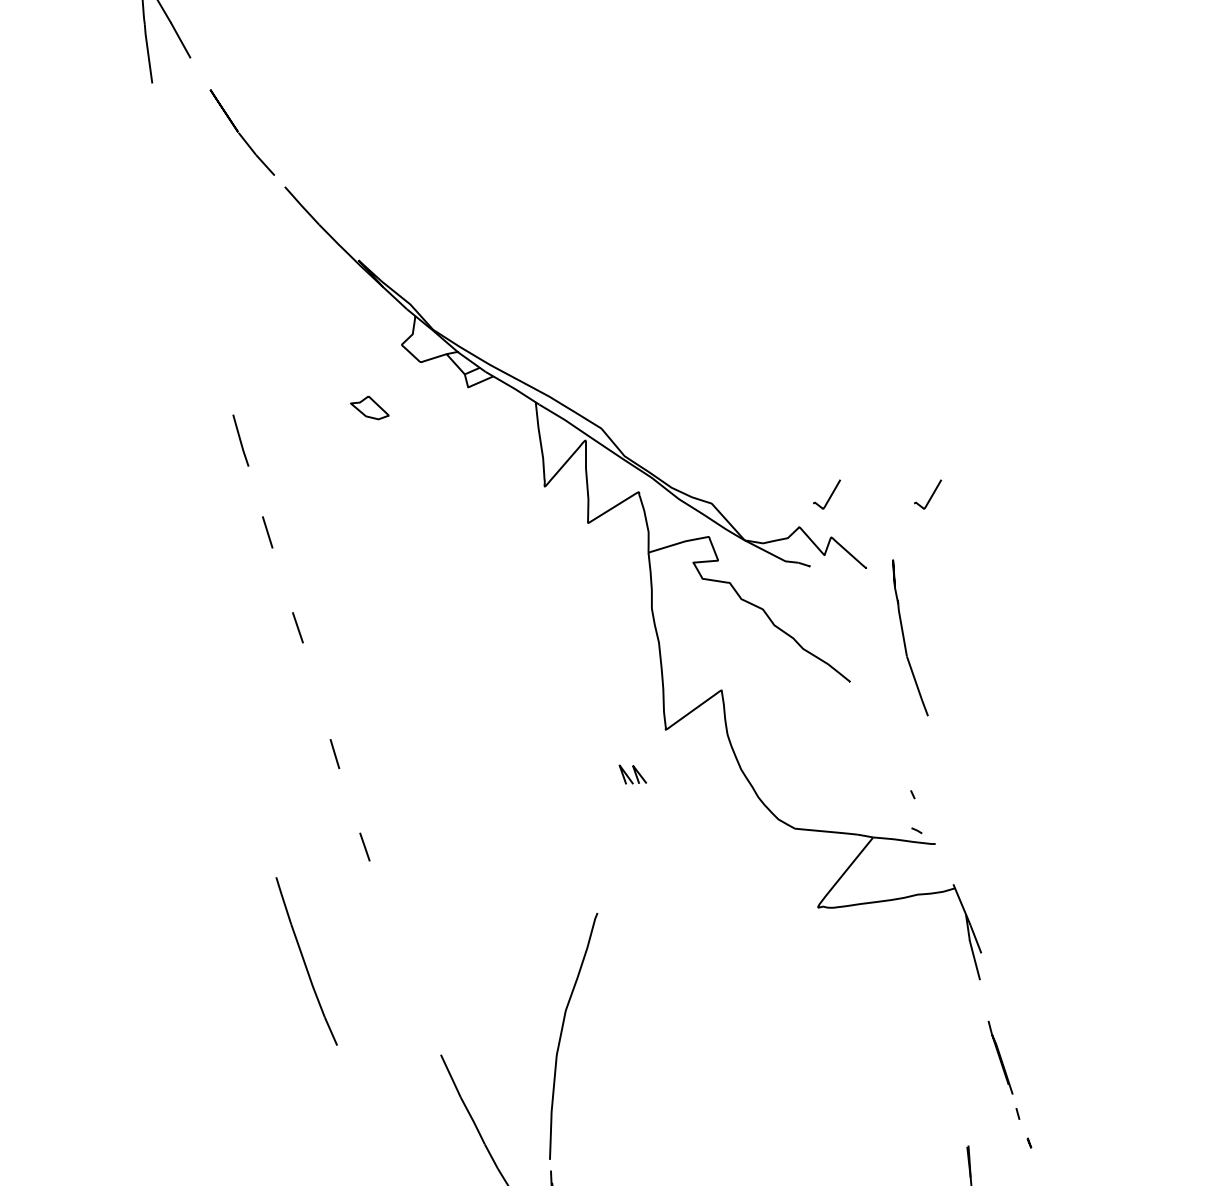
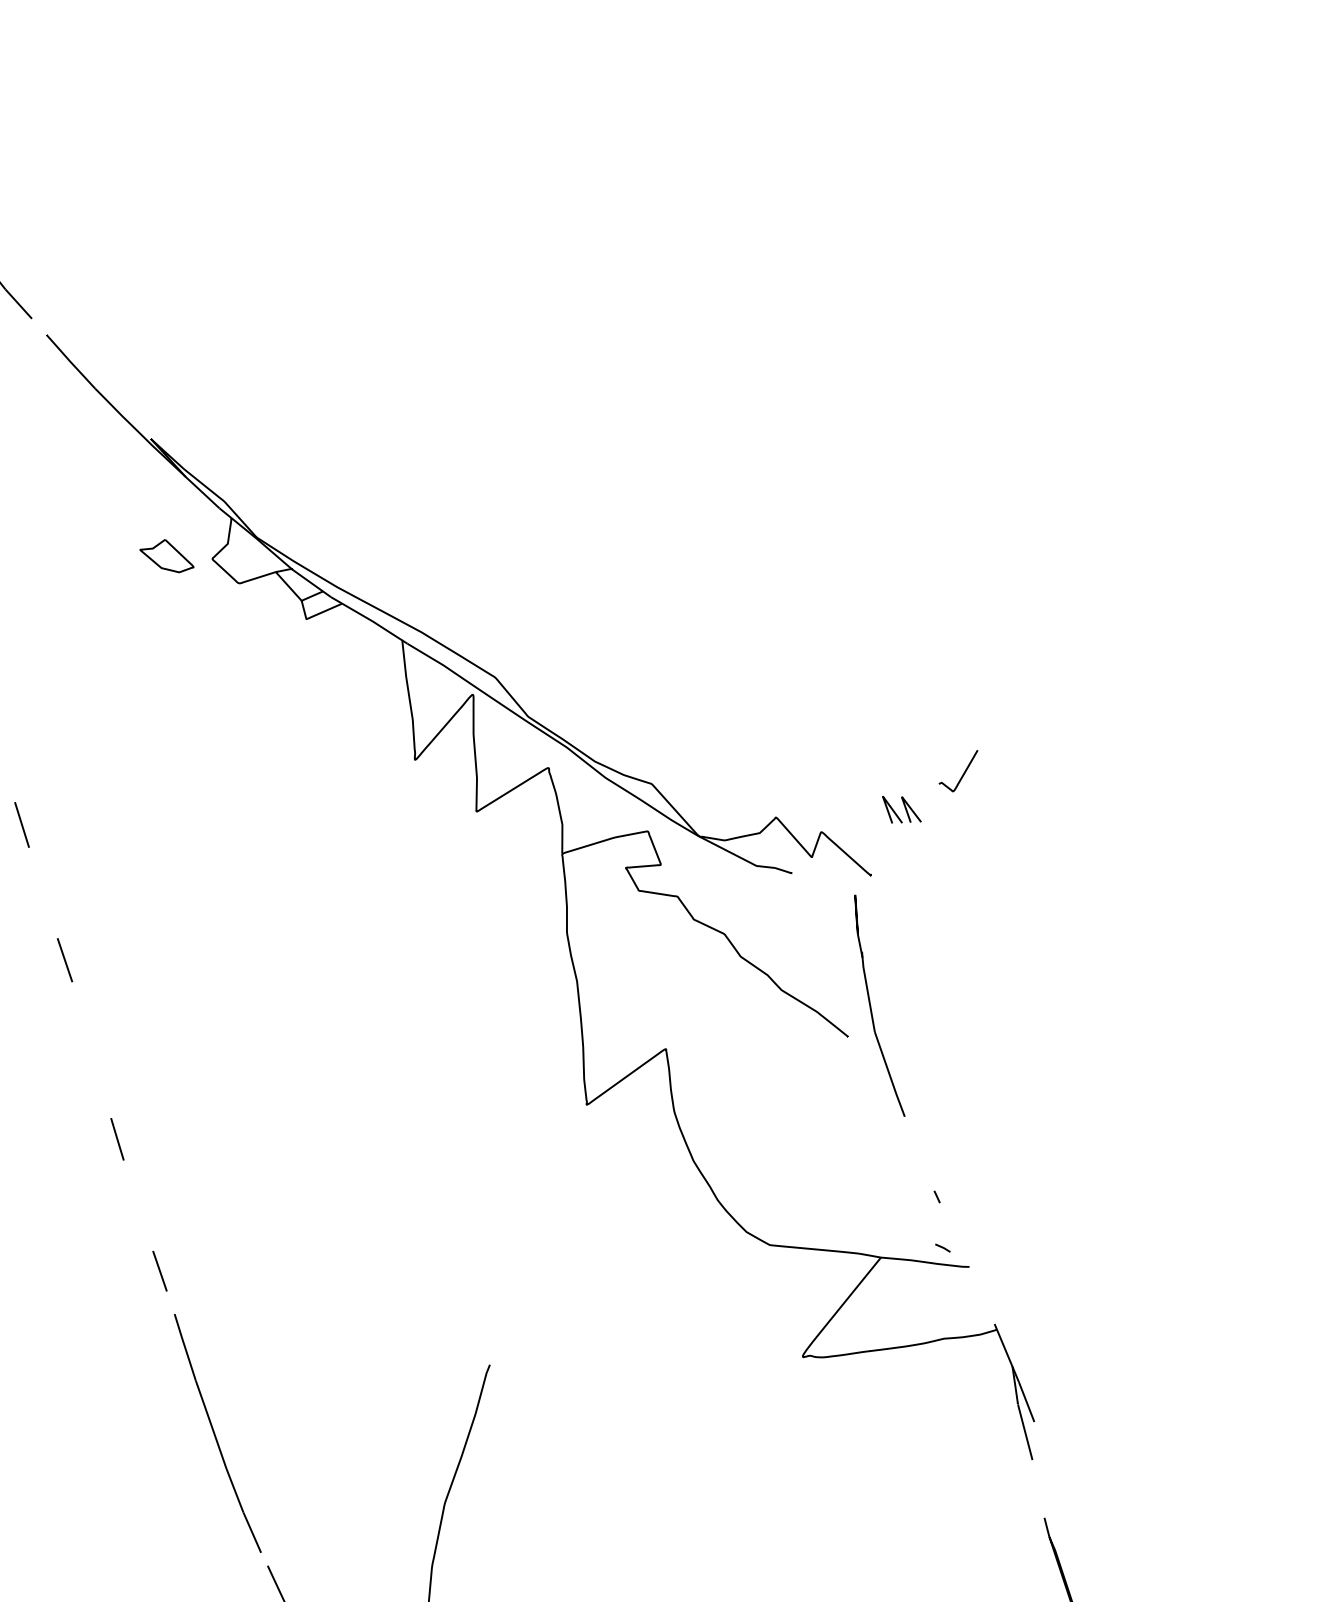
part: (369, 407) -> (166, 555), moved
curve: (829, 496) -> (818, 773), removed
part: (910, 637) -> (879, 1005), moved
part: (632, 774) -> (901, 809), moved
part: (306, 961) -> (217, 1433), moved

